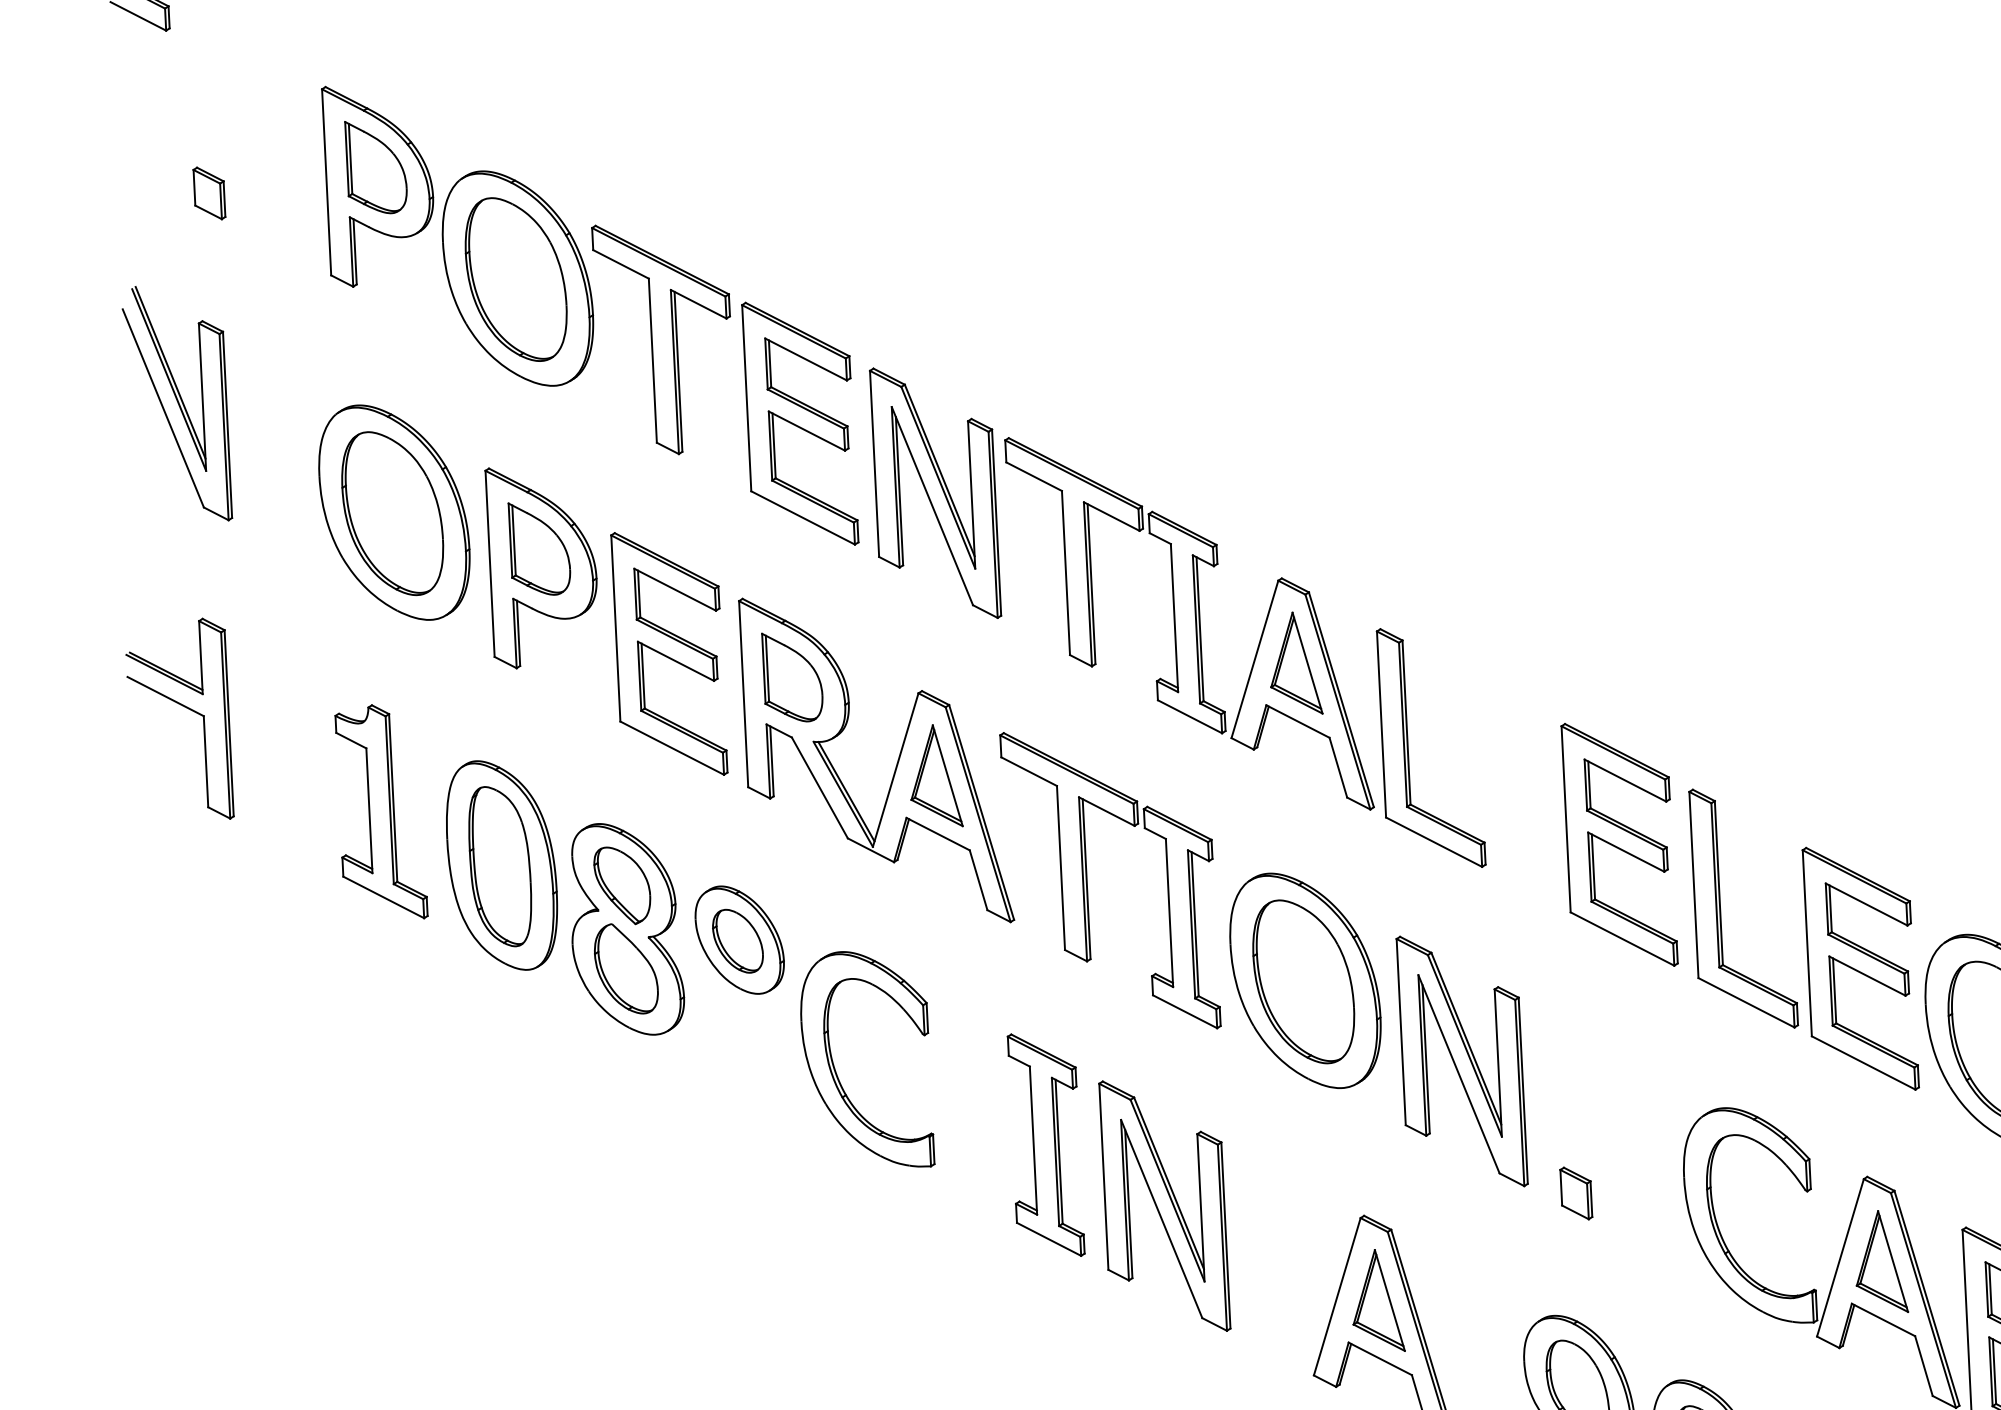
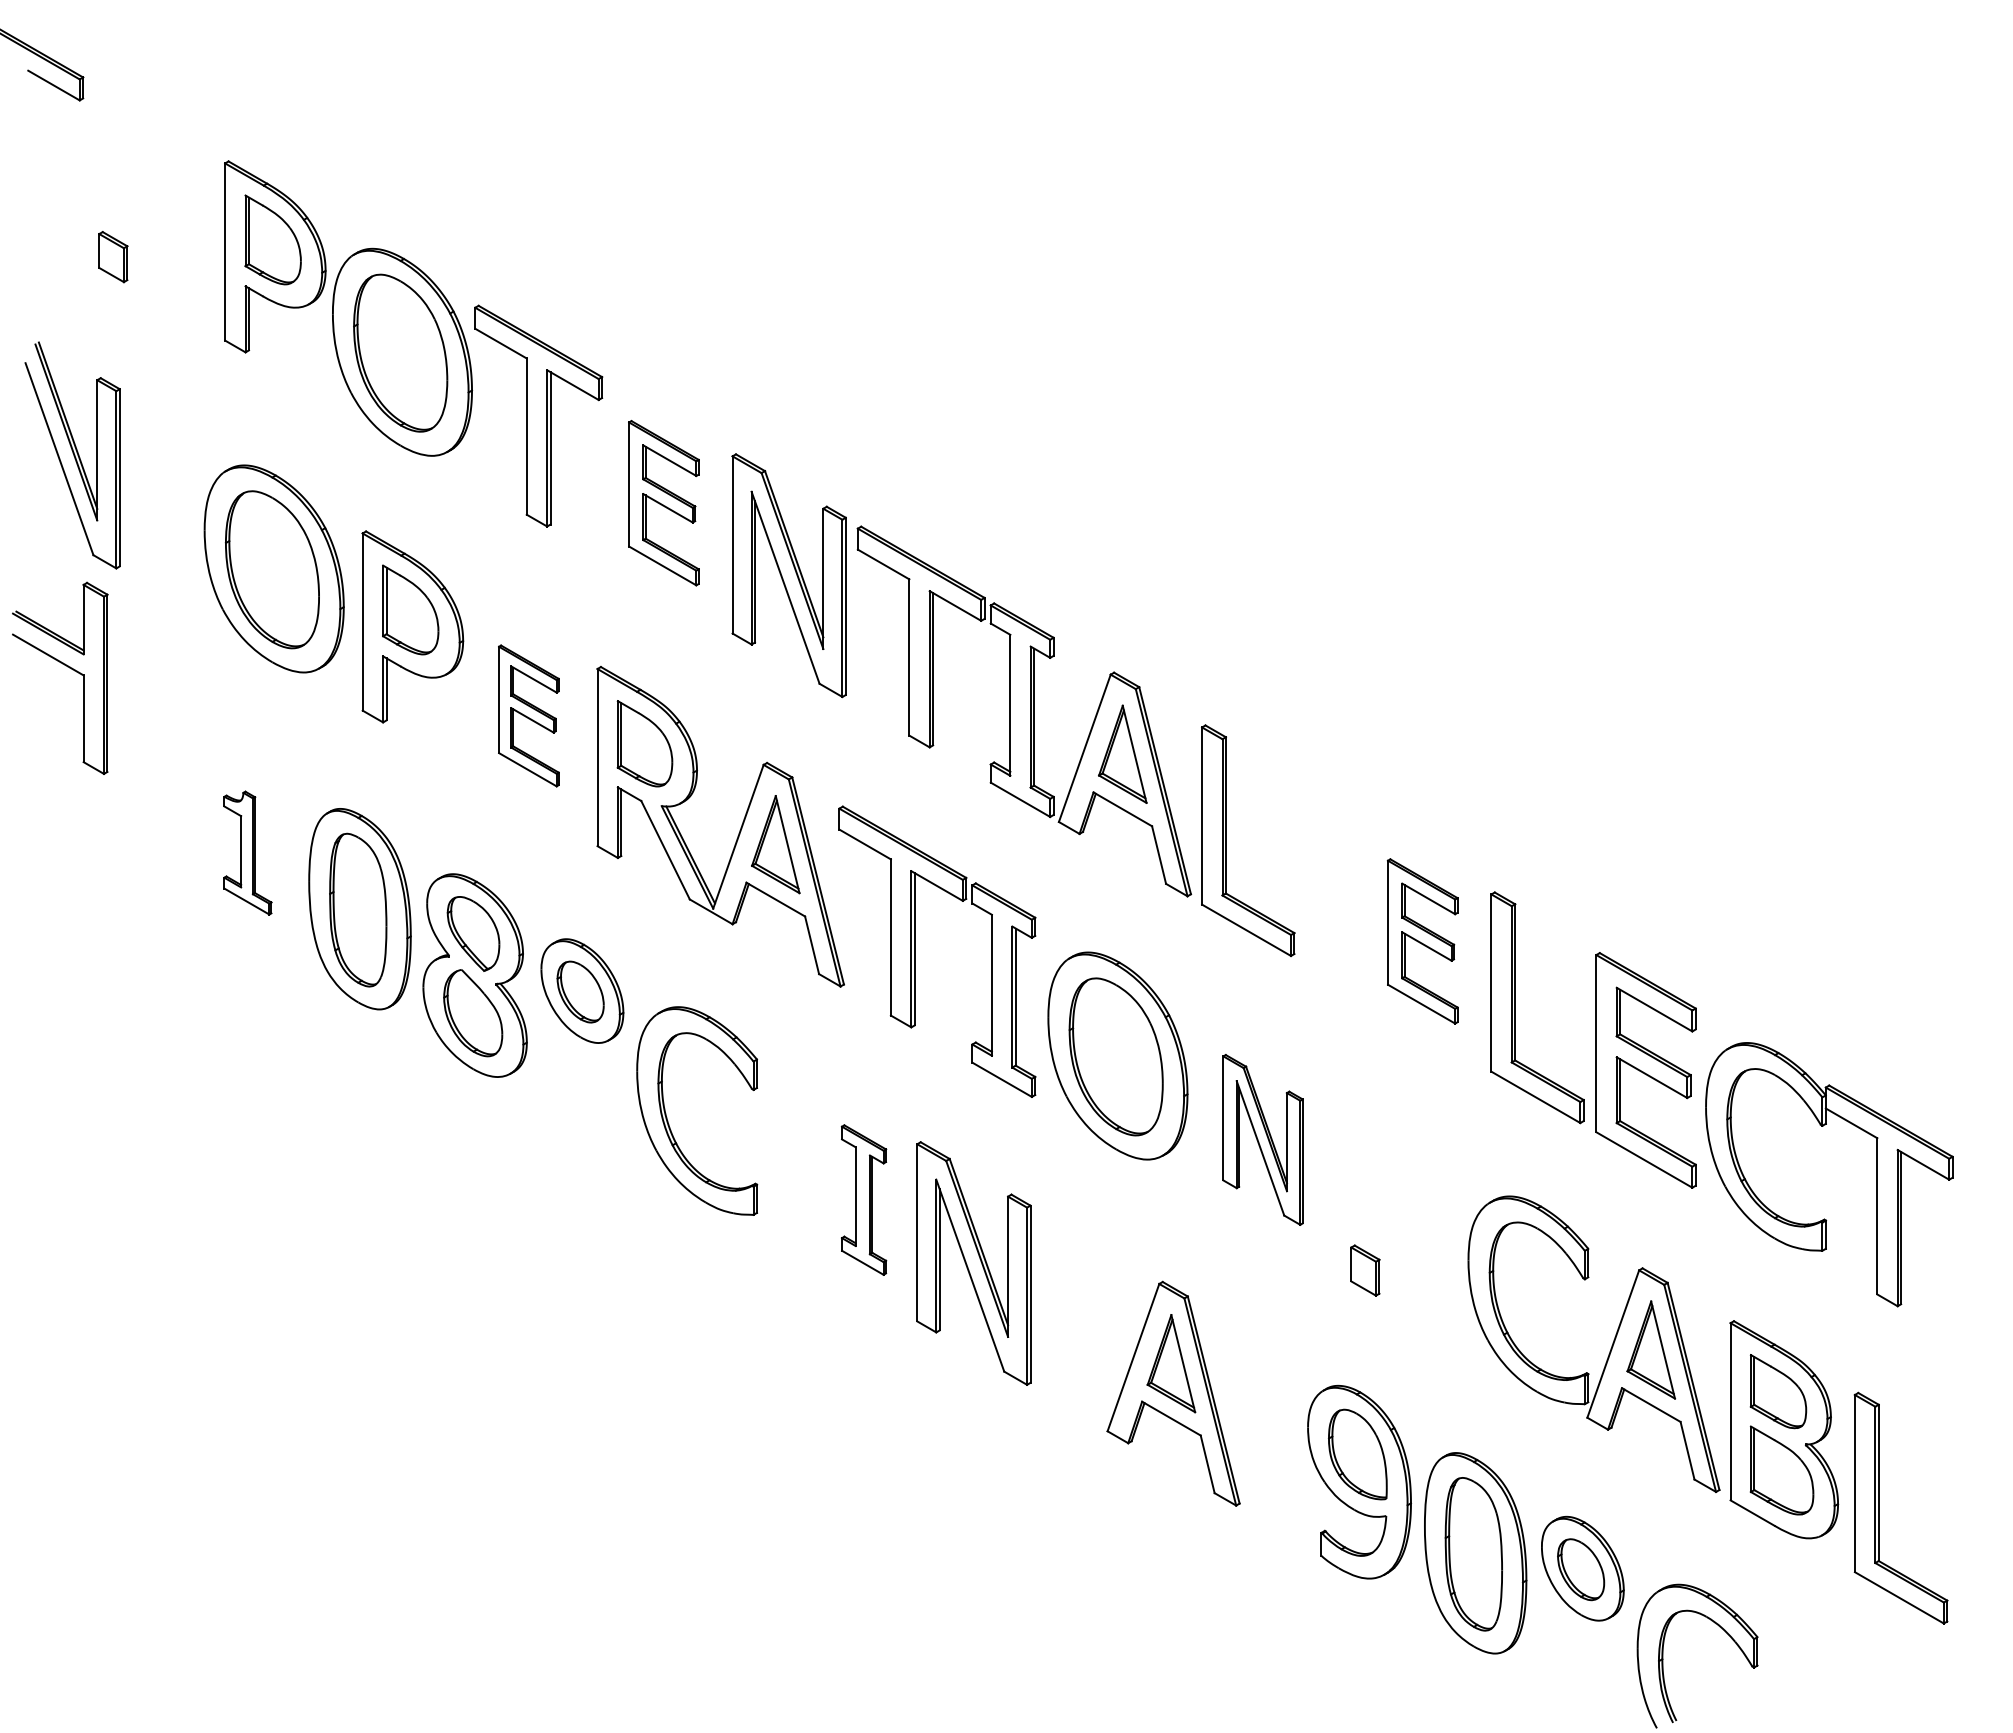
part: (799, 422) -> (663, 502), size x0.7
part: (669, 653) -> (528, 715), size x0.6
part: (186, 708) -> (67, 667), moved
part: (380, 811) -> (247, 852), size x0.6
part: (1619, 844) -> (1422, 941), size x0.7
part: (1461, 1061) -> (1262, 1139), size x0.7
part: (1045, 1144) -> (863, 1199), size x0.7

